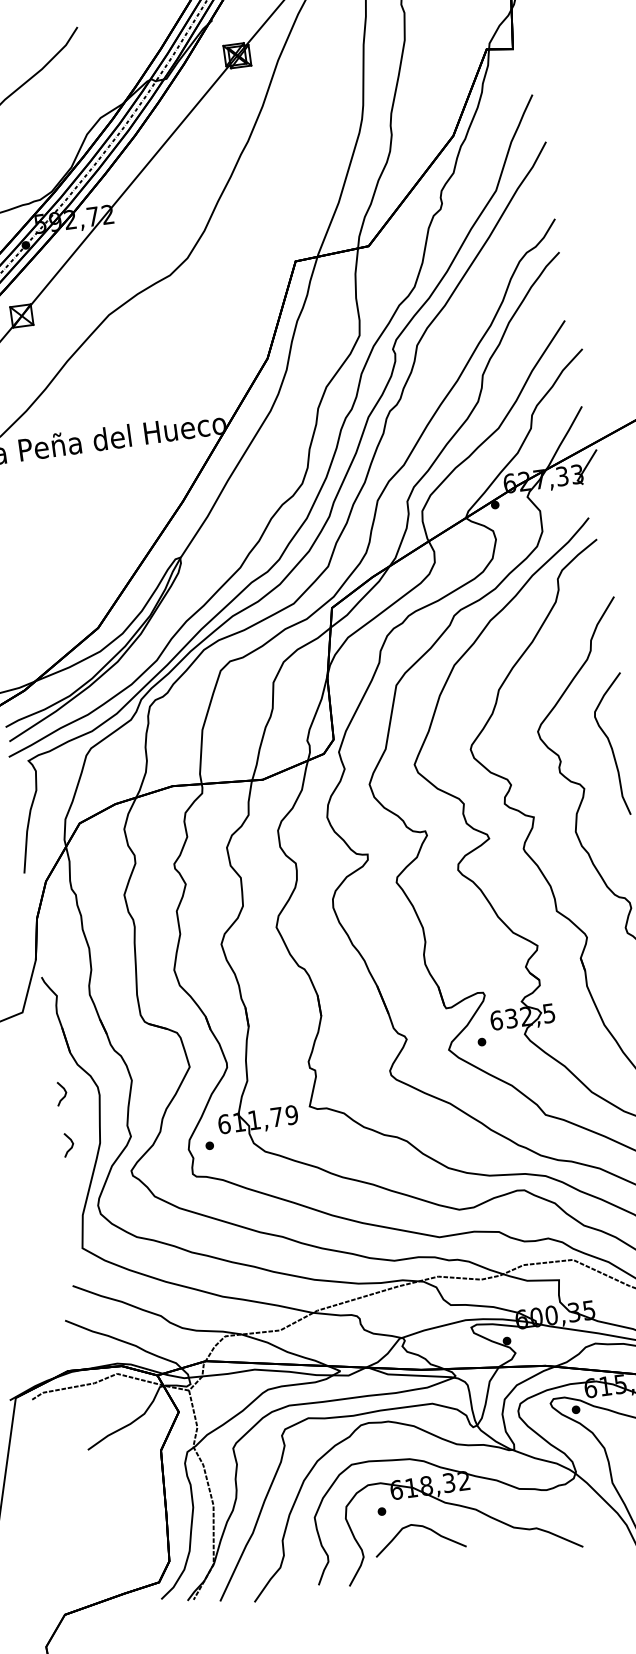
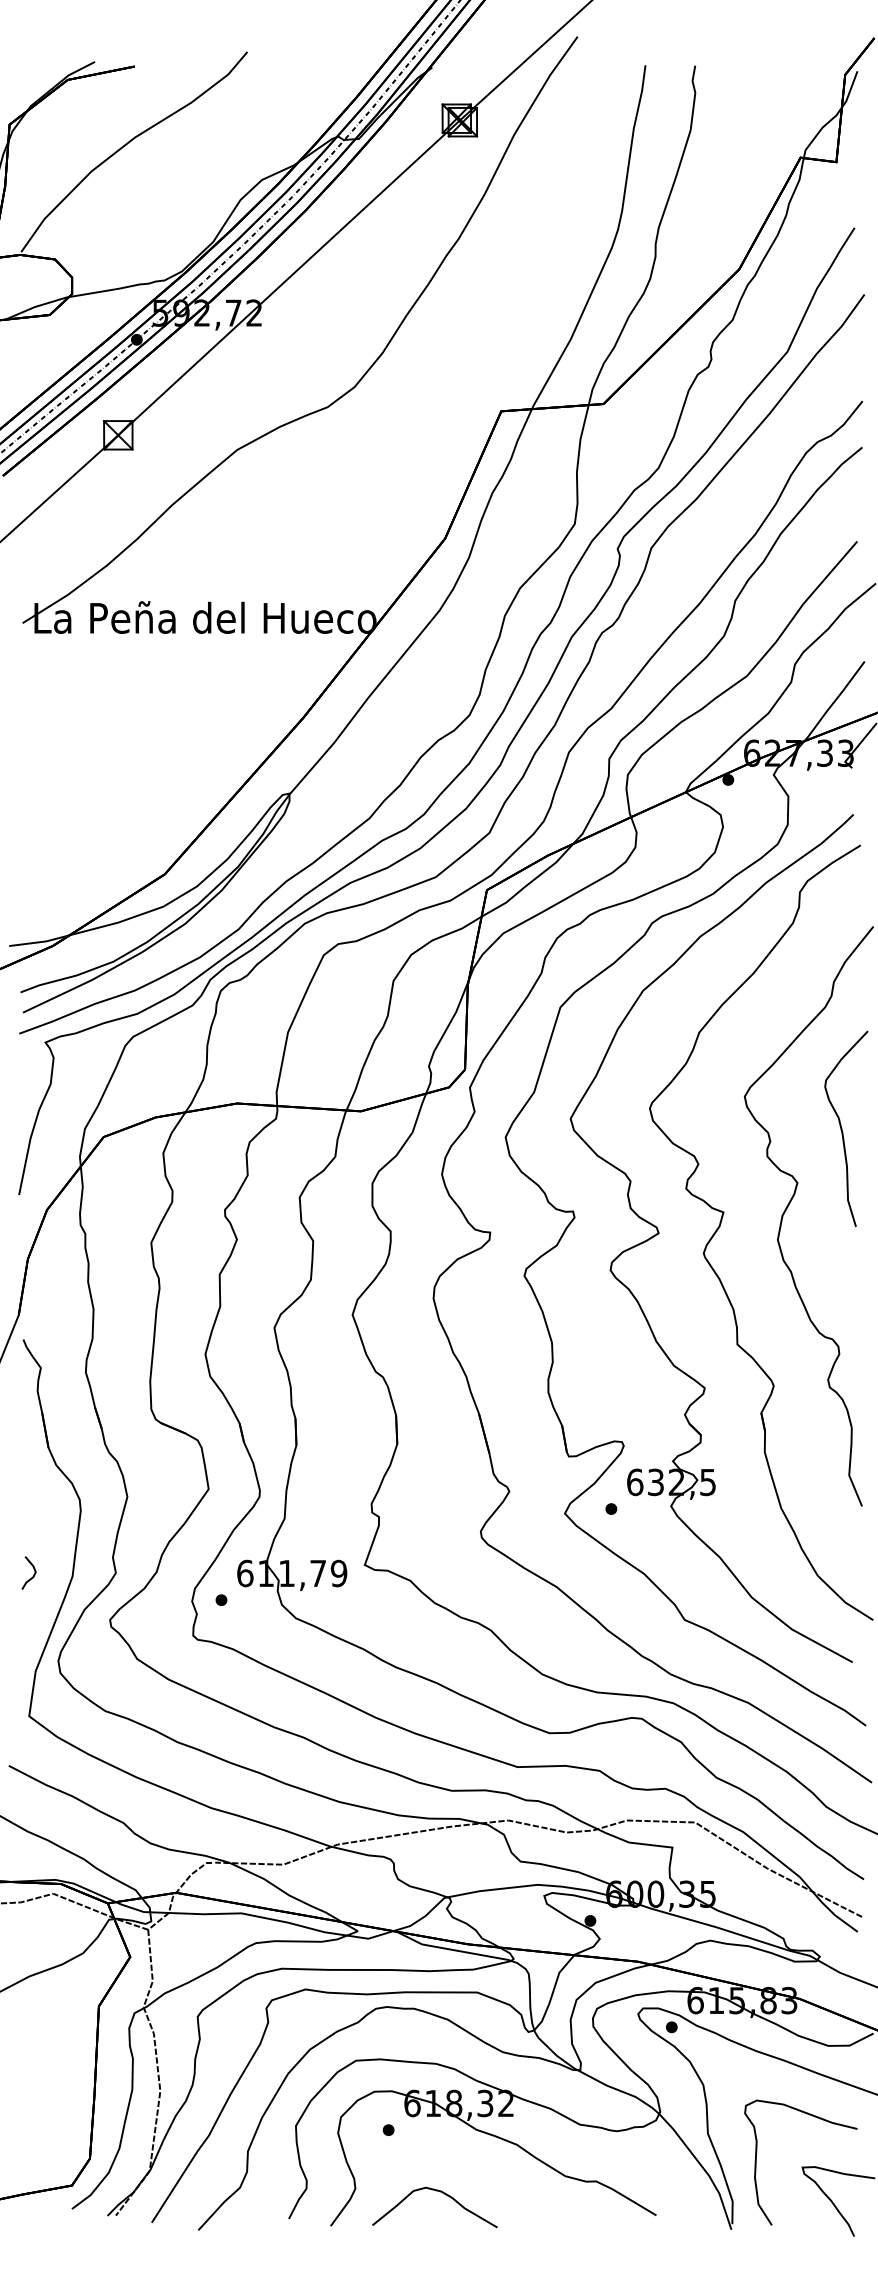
curve: (64, 1094) -> (33, 1503), removed
curve: (419, 1526) -> (436, 2191), moved

